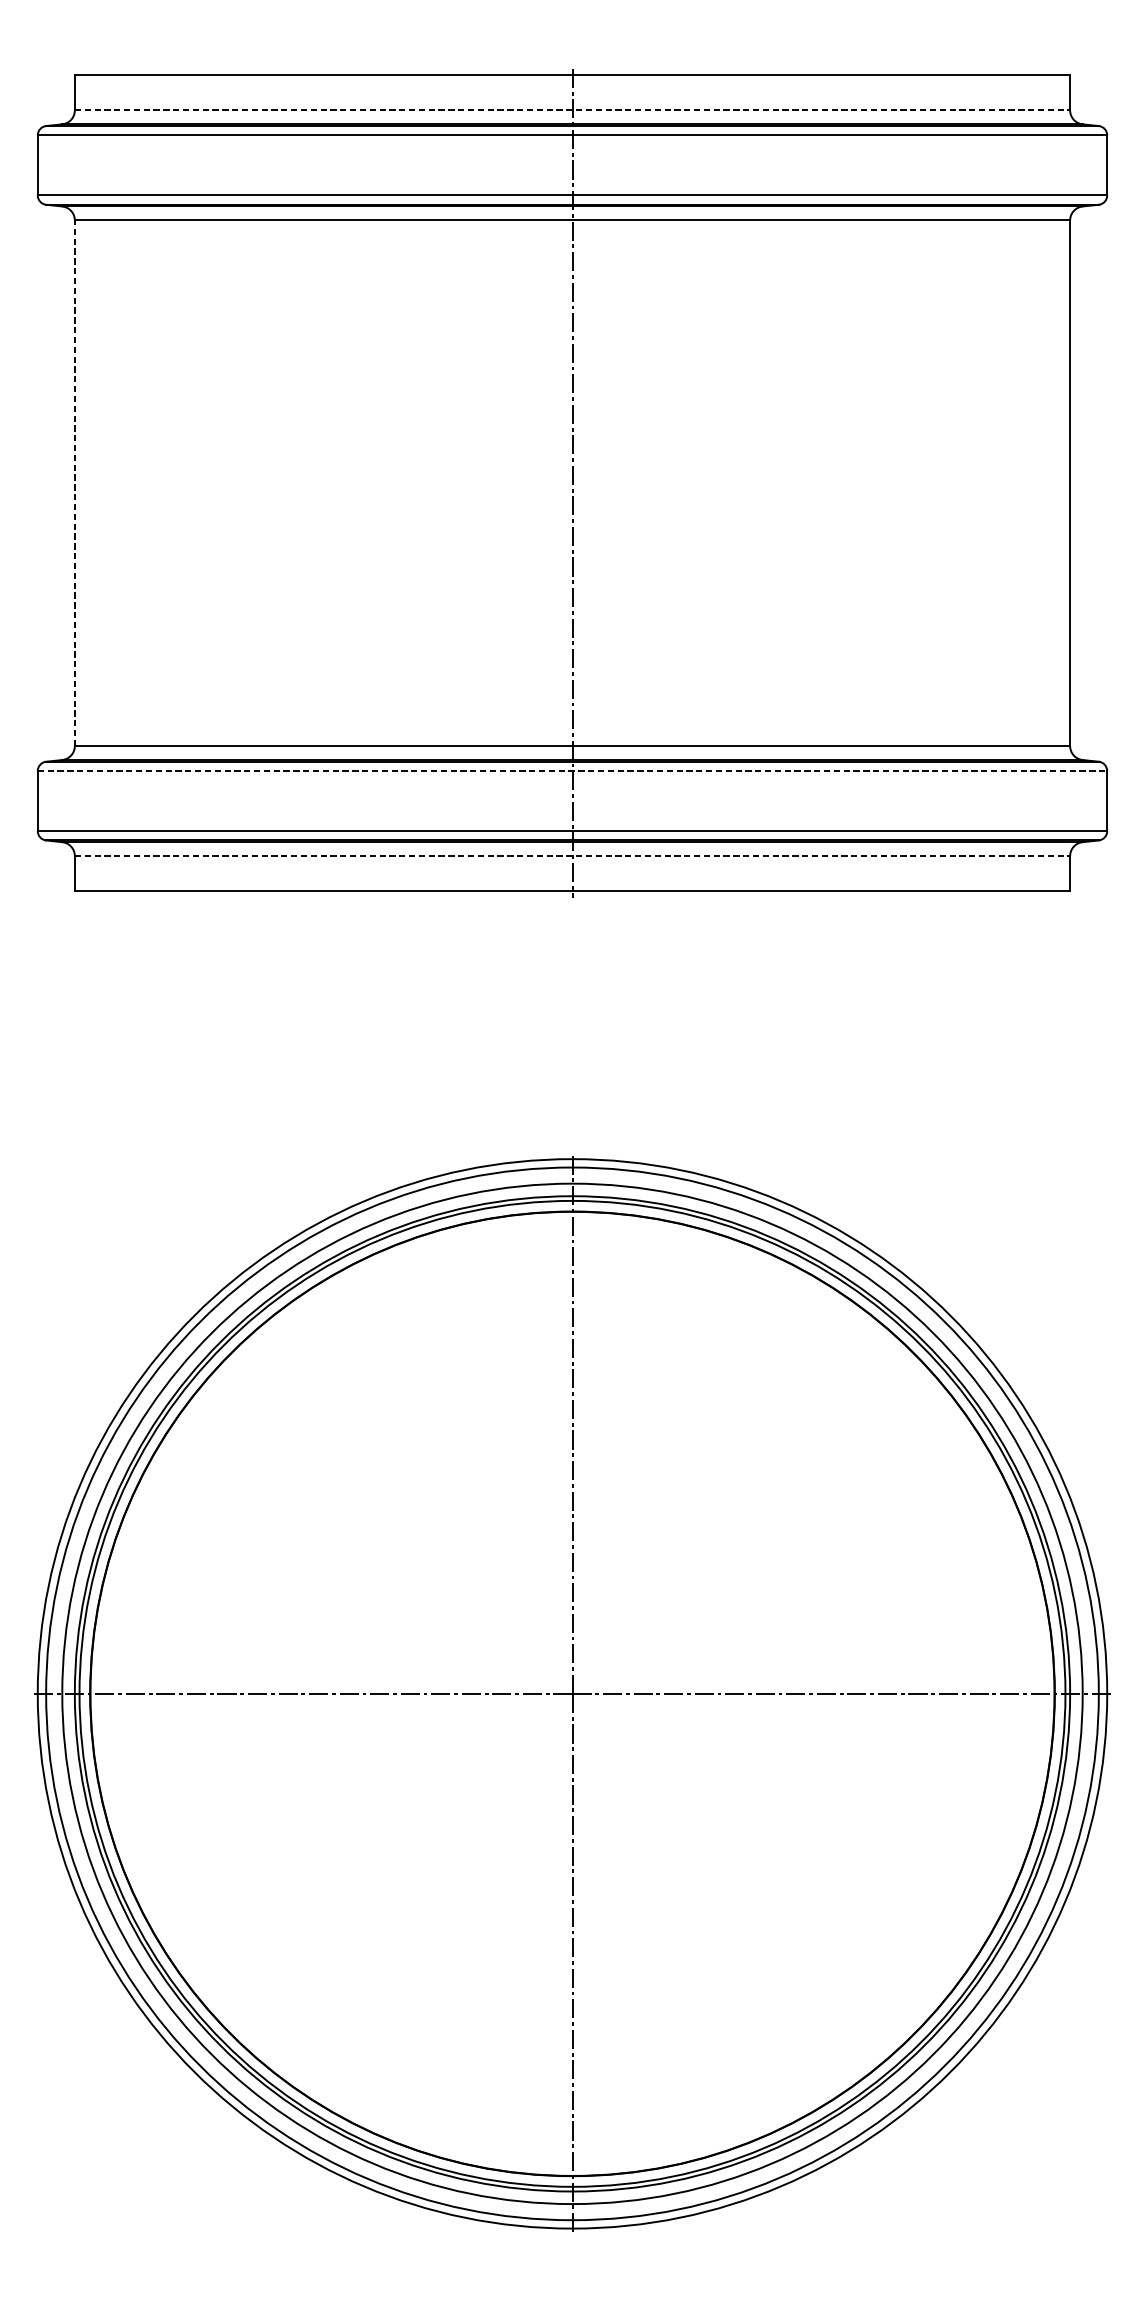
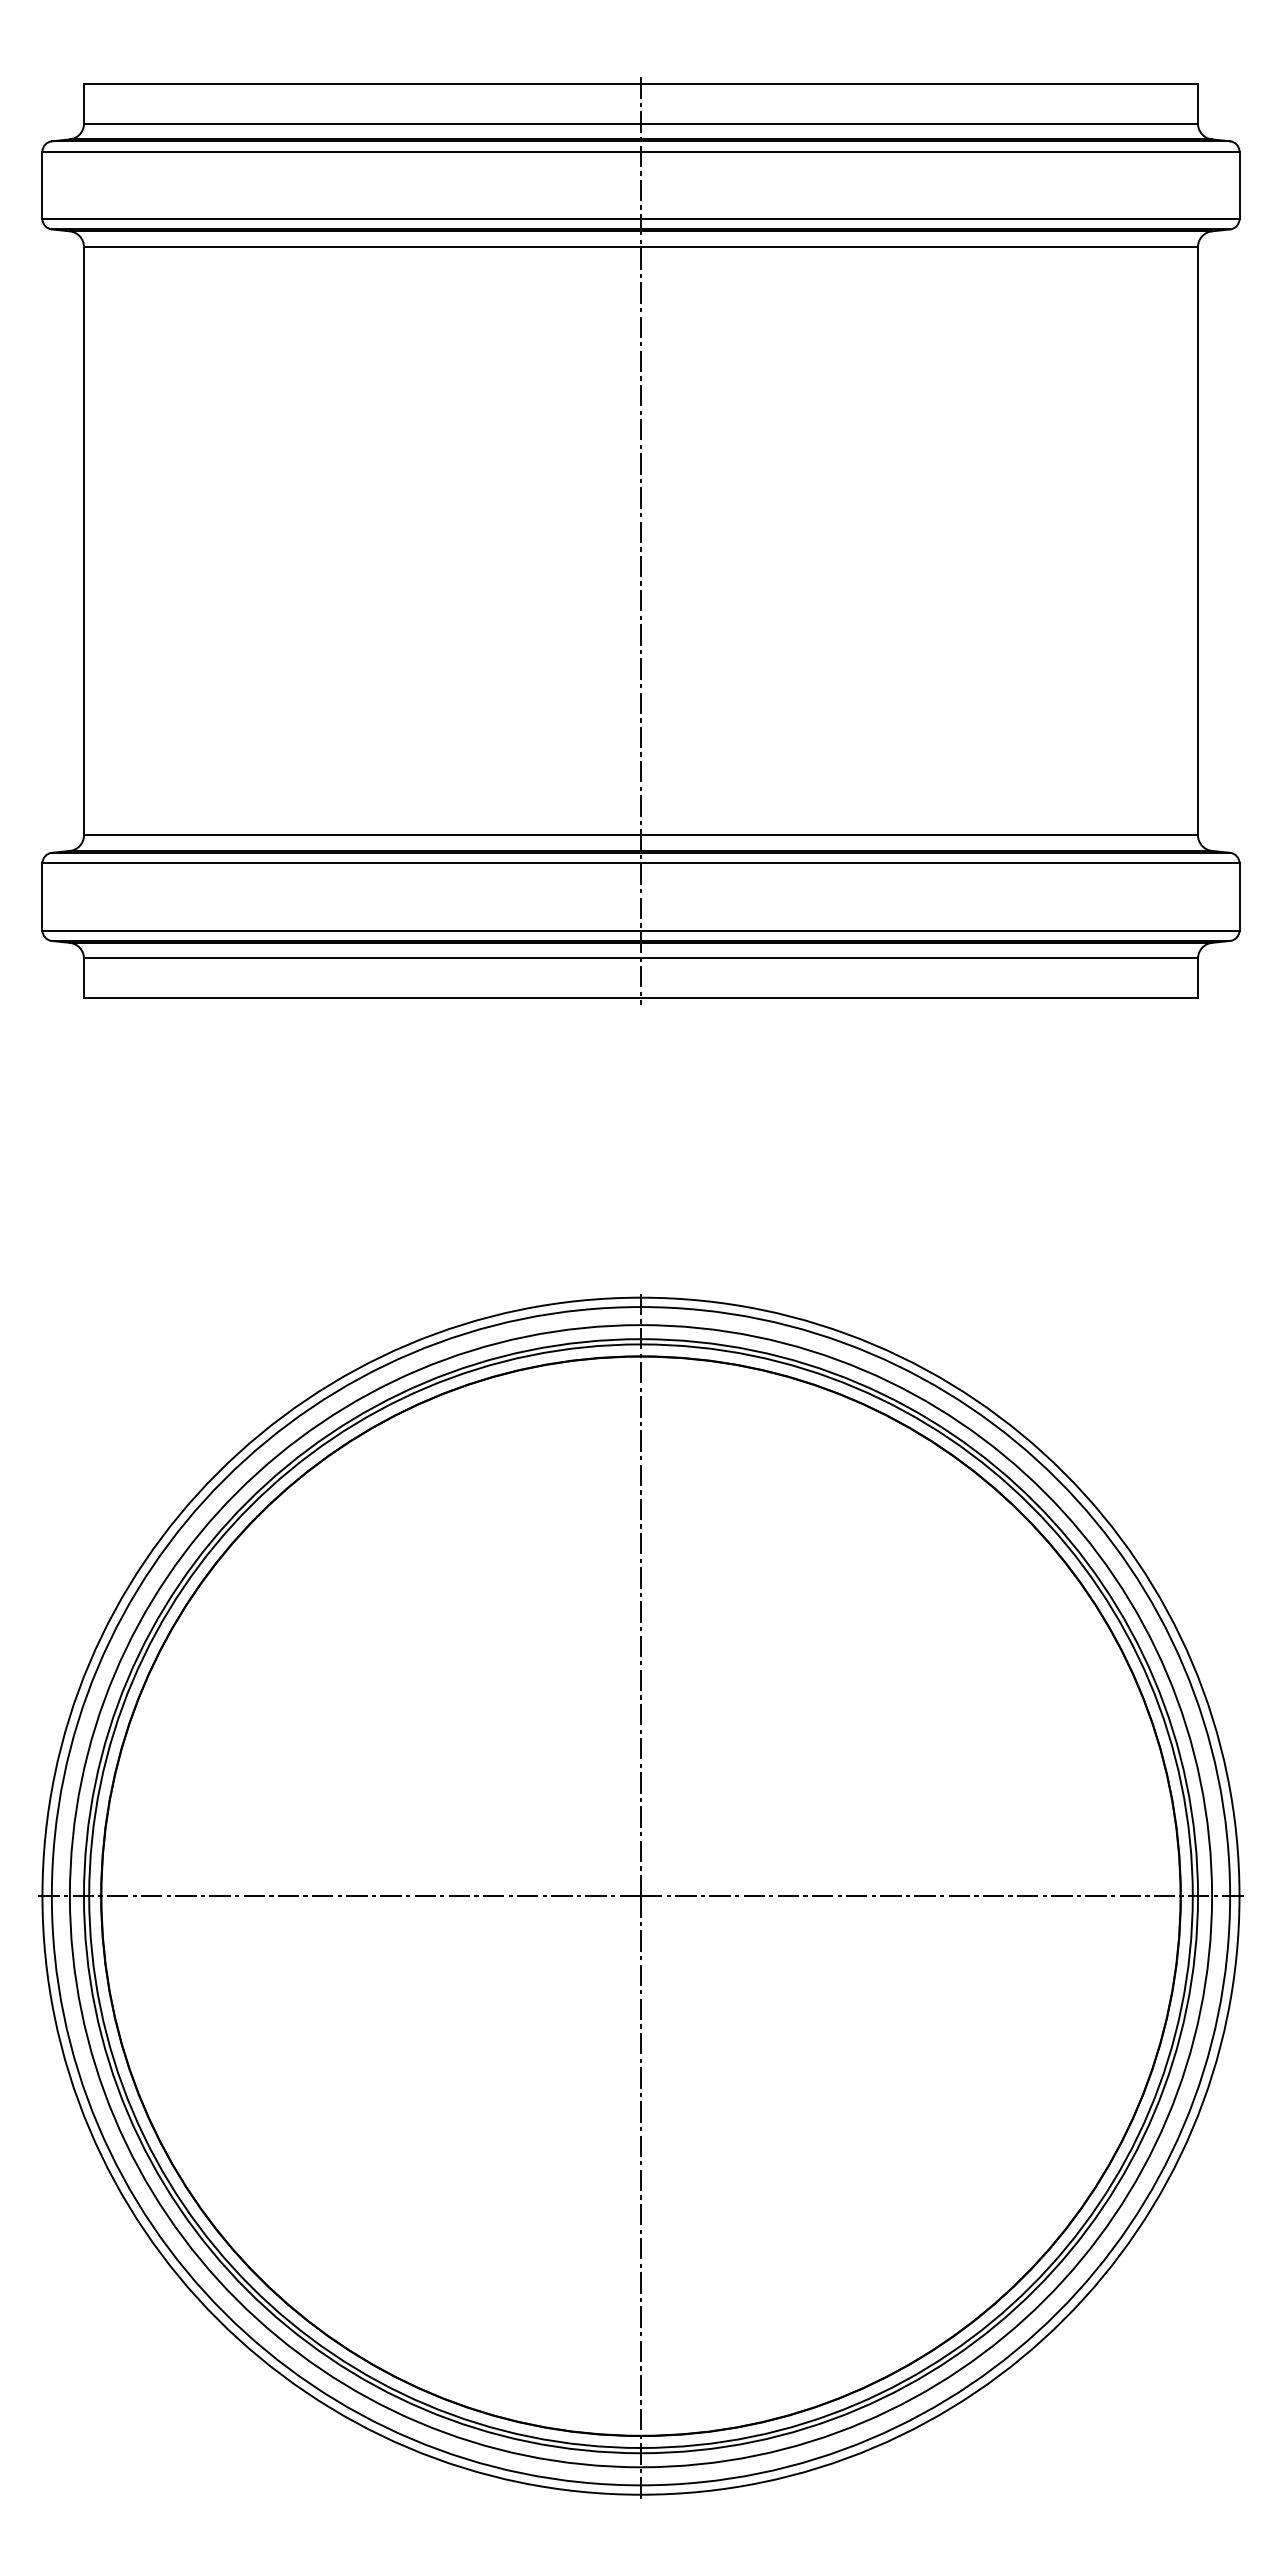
line: (572, 110) -> (641, 123), dashed -> solid
line: (74, 482) -> (83, 540), dashed -> solid
line: (572, 771) -> (641, 863), dashed -> solid
line: (572, 856) -> (641, 958), dashed -> solid

